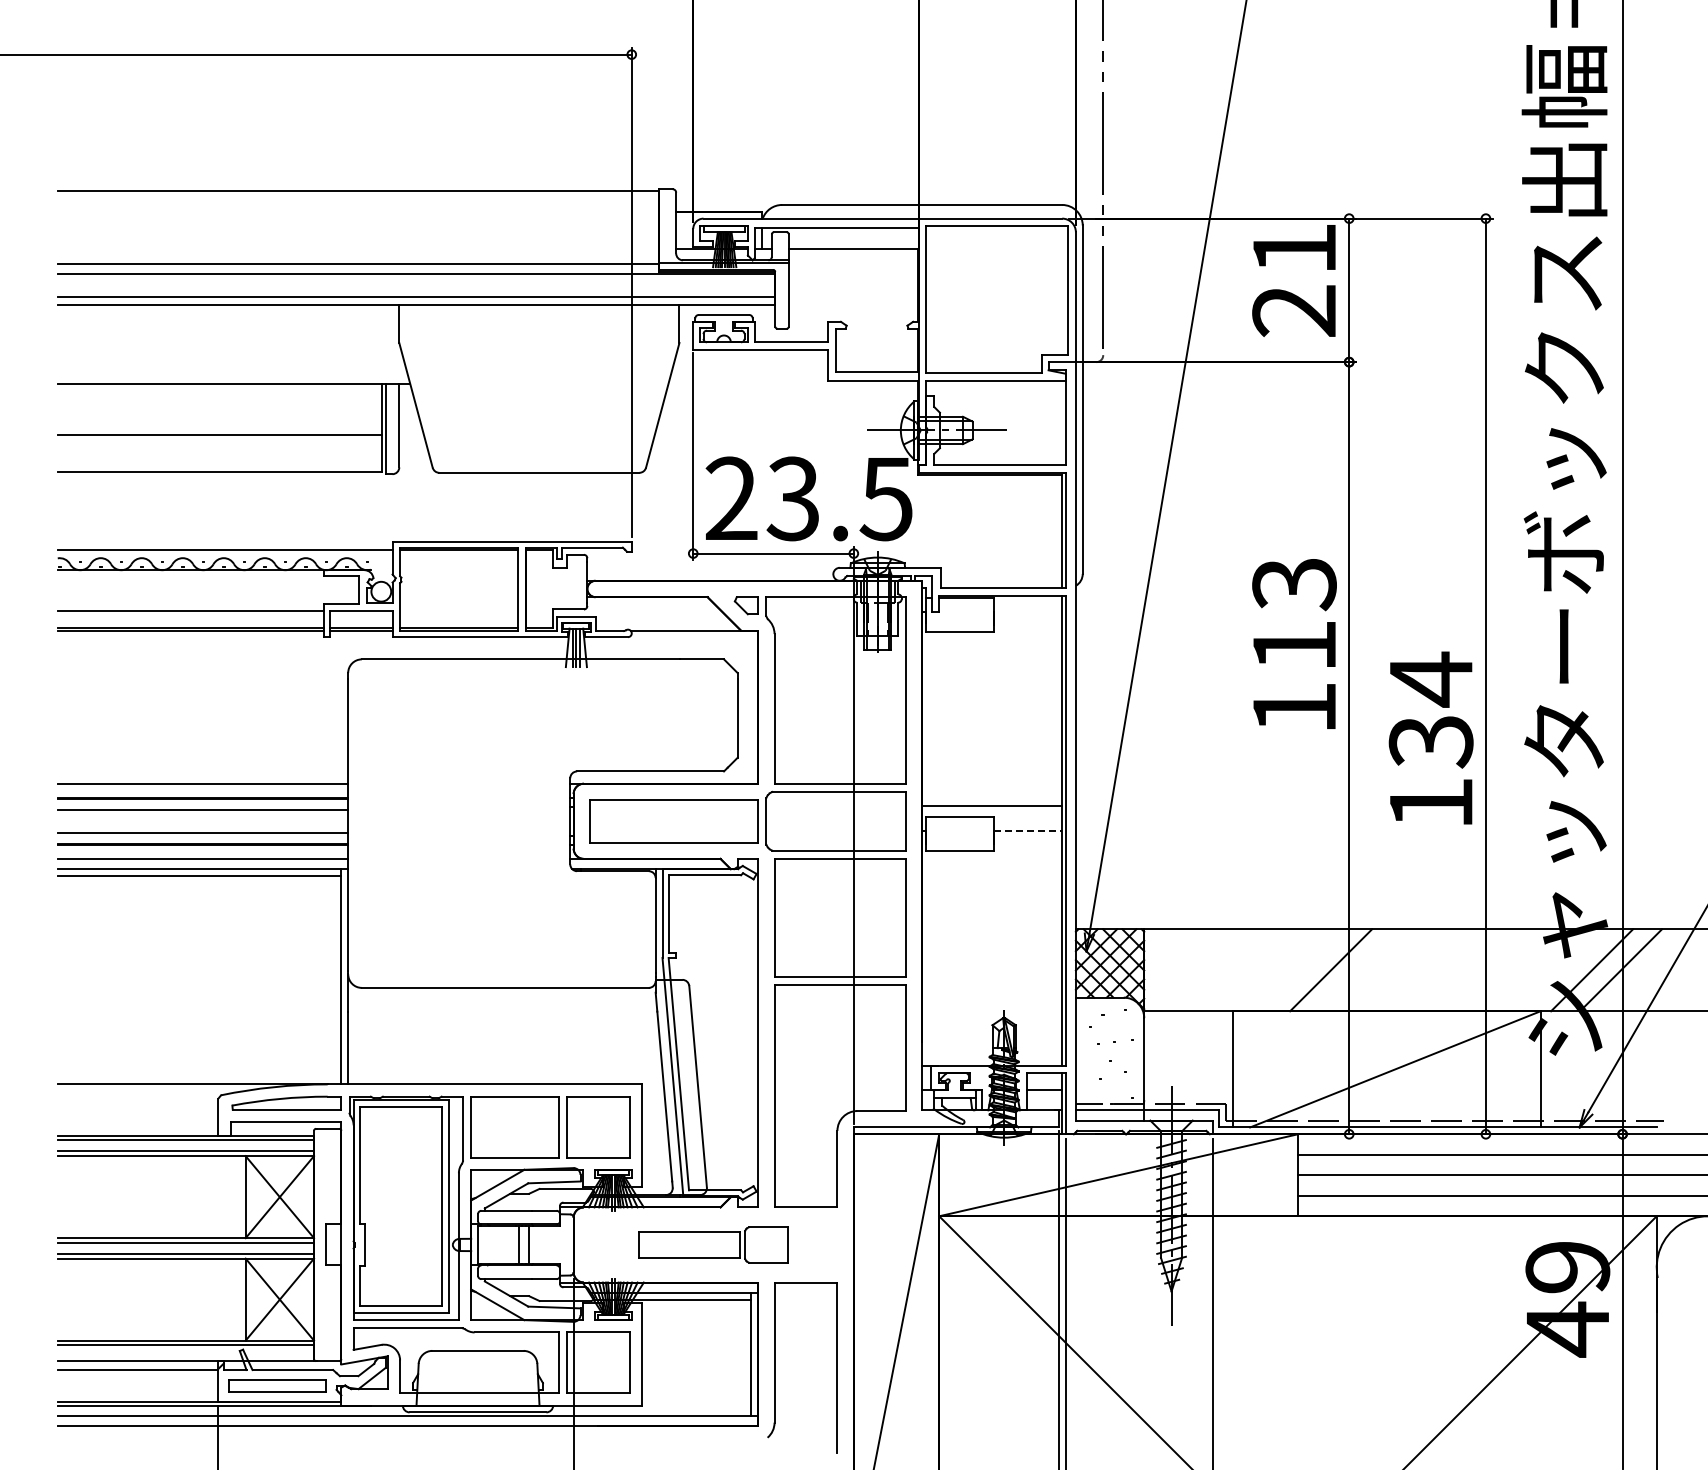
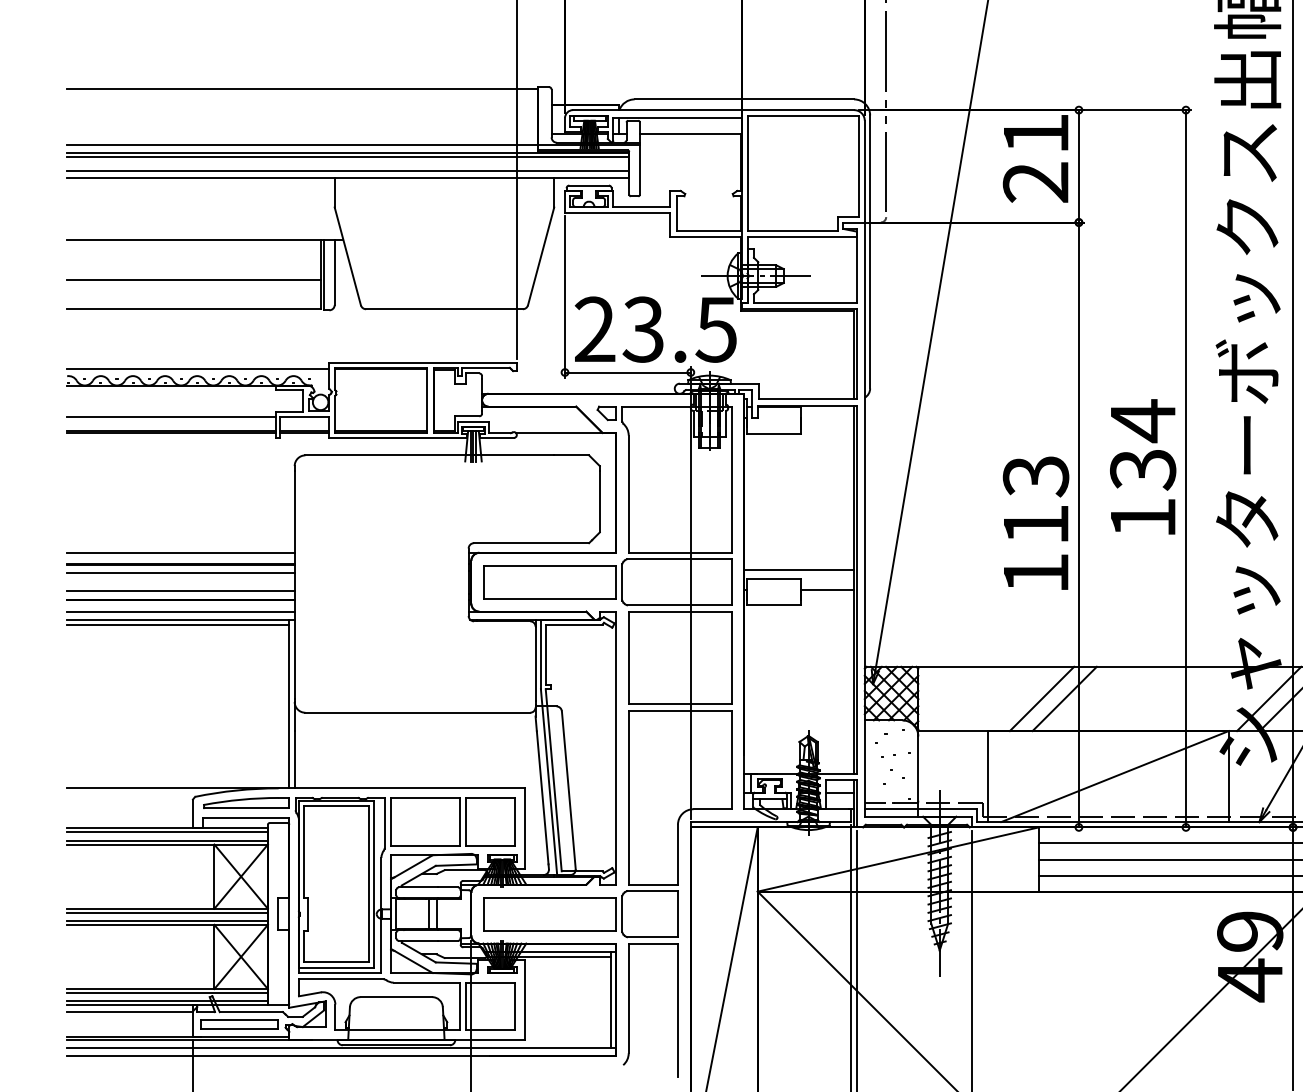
line: (416, 278) -> (348, 157), added
text: (1294, 643) -> (1036, 522), moved
text: (1430, 737) -> (1142, 466), moved
line: (1028, 830) -> (827, 589), dashed -> solid
line: (1302, 970) -> (1042, 699), added
part: (713, 1244) -> (580, 913), size x1.67
line: (185, 1356) -> (167, 1001), added

